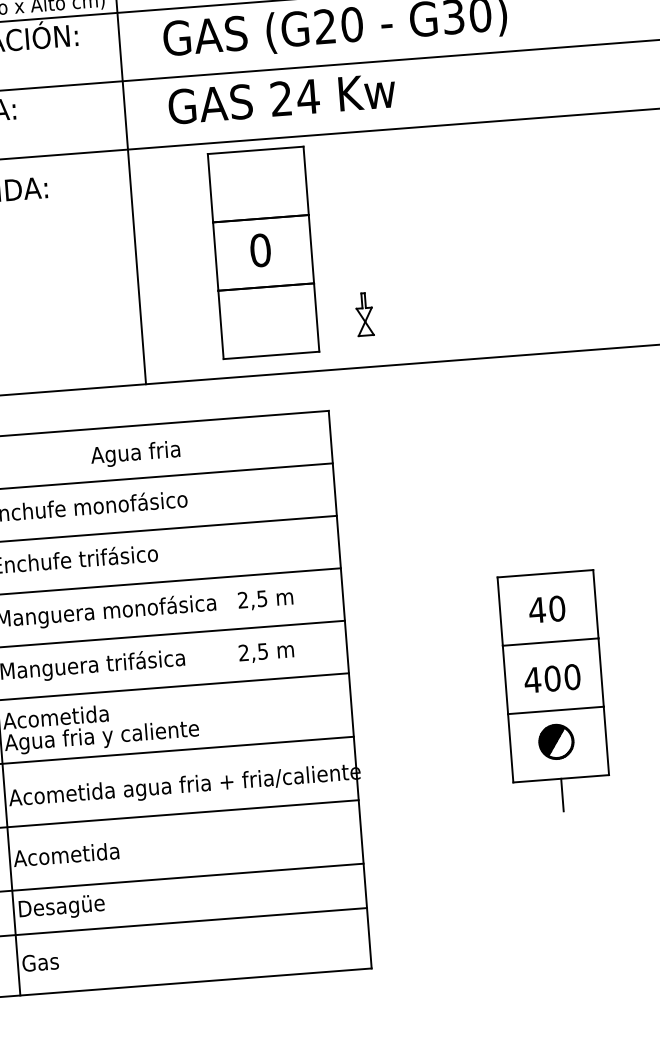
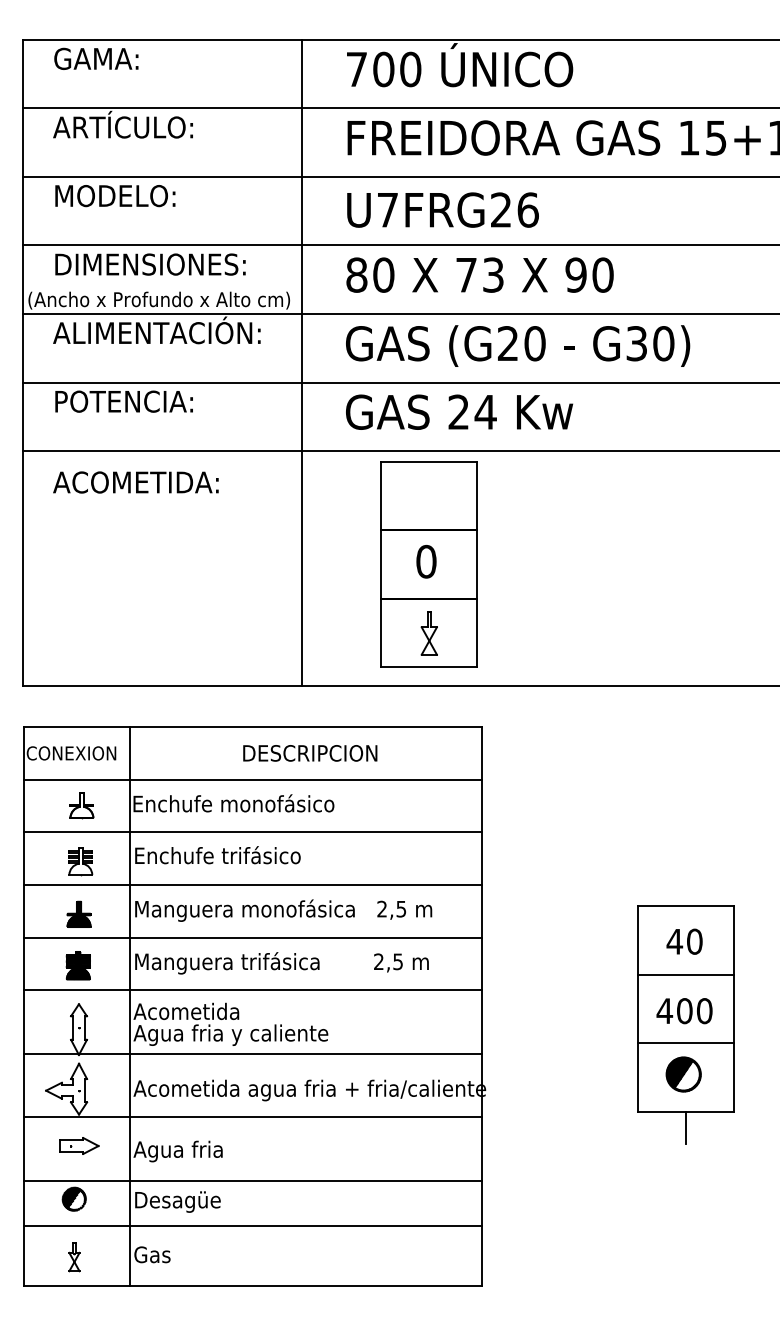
part: (363, 314) -> (428, 633), moved
text: (158, 452) -> (309, 755), Agua fria -> DESCRIPCION
text: (73, 856) -> (193, 1151), Acometida -> Agua fria

